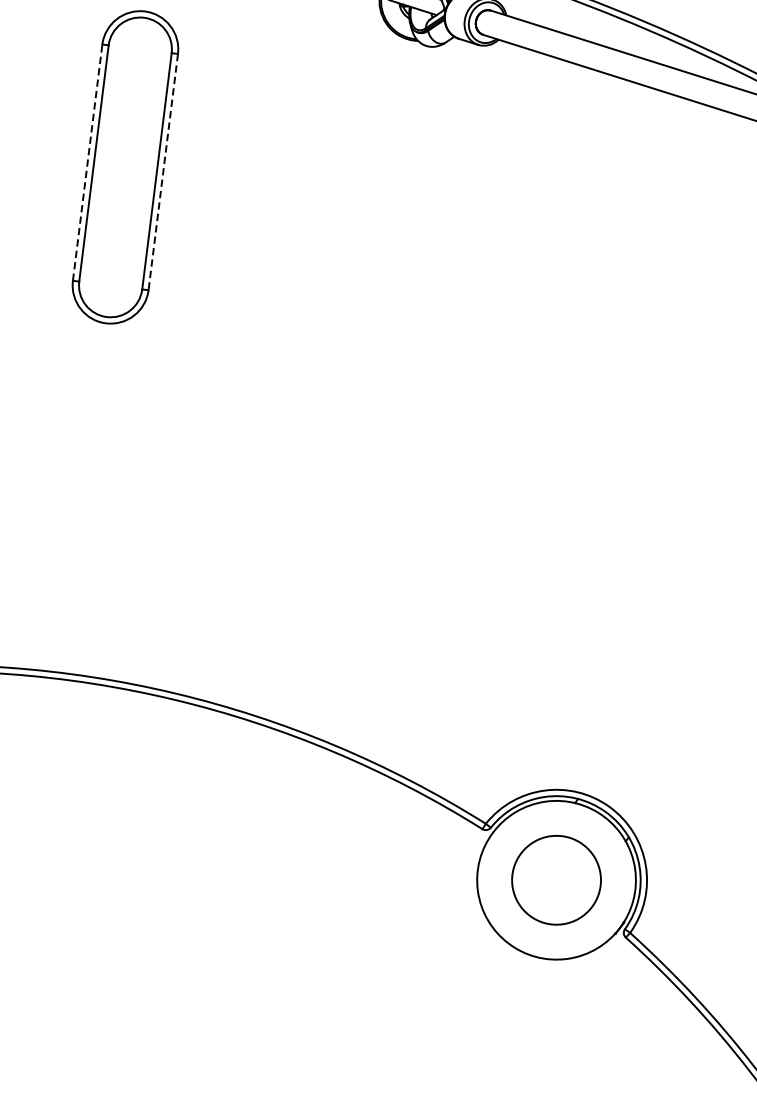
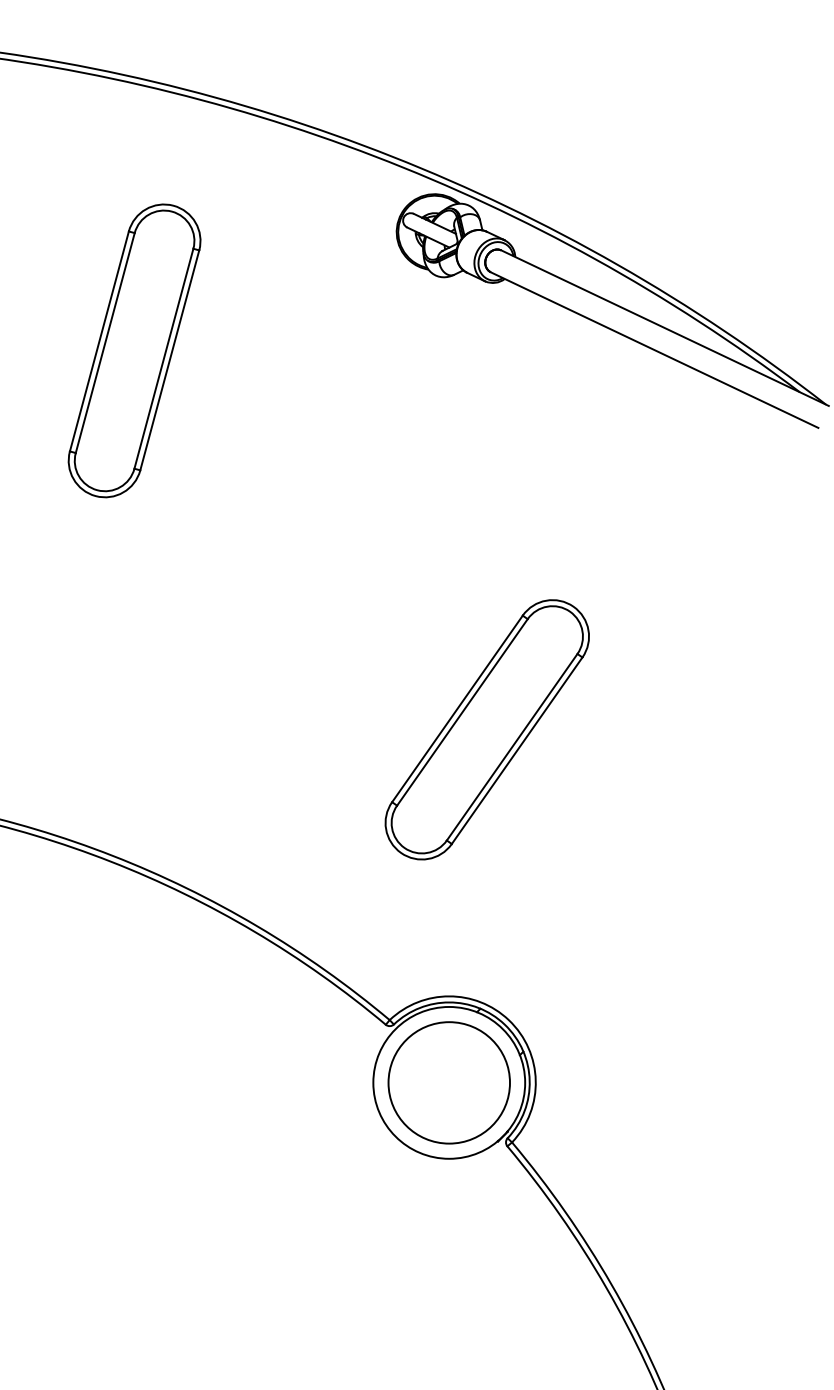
line: (87, 162) -> (99, 341), dashed -> solid
line: (162, 172) -> (169, 360), dashed -> solid
part: (544, 508) -> (486, 729), added
circle: (555, 879) -> (448, 1082), size x1.43

